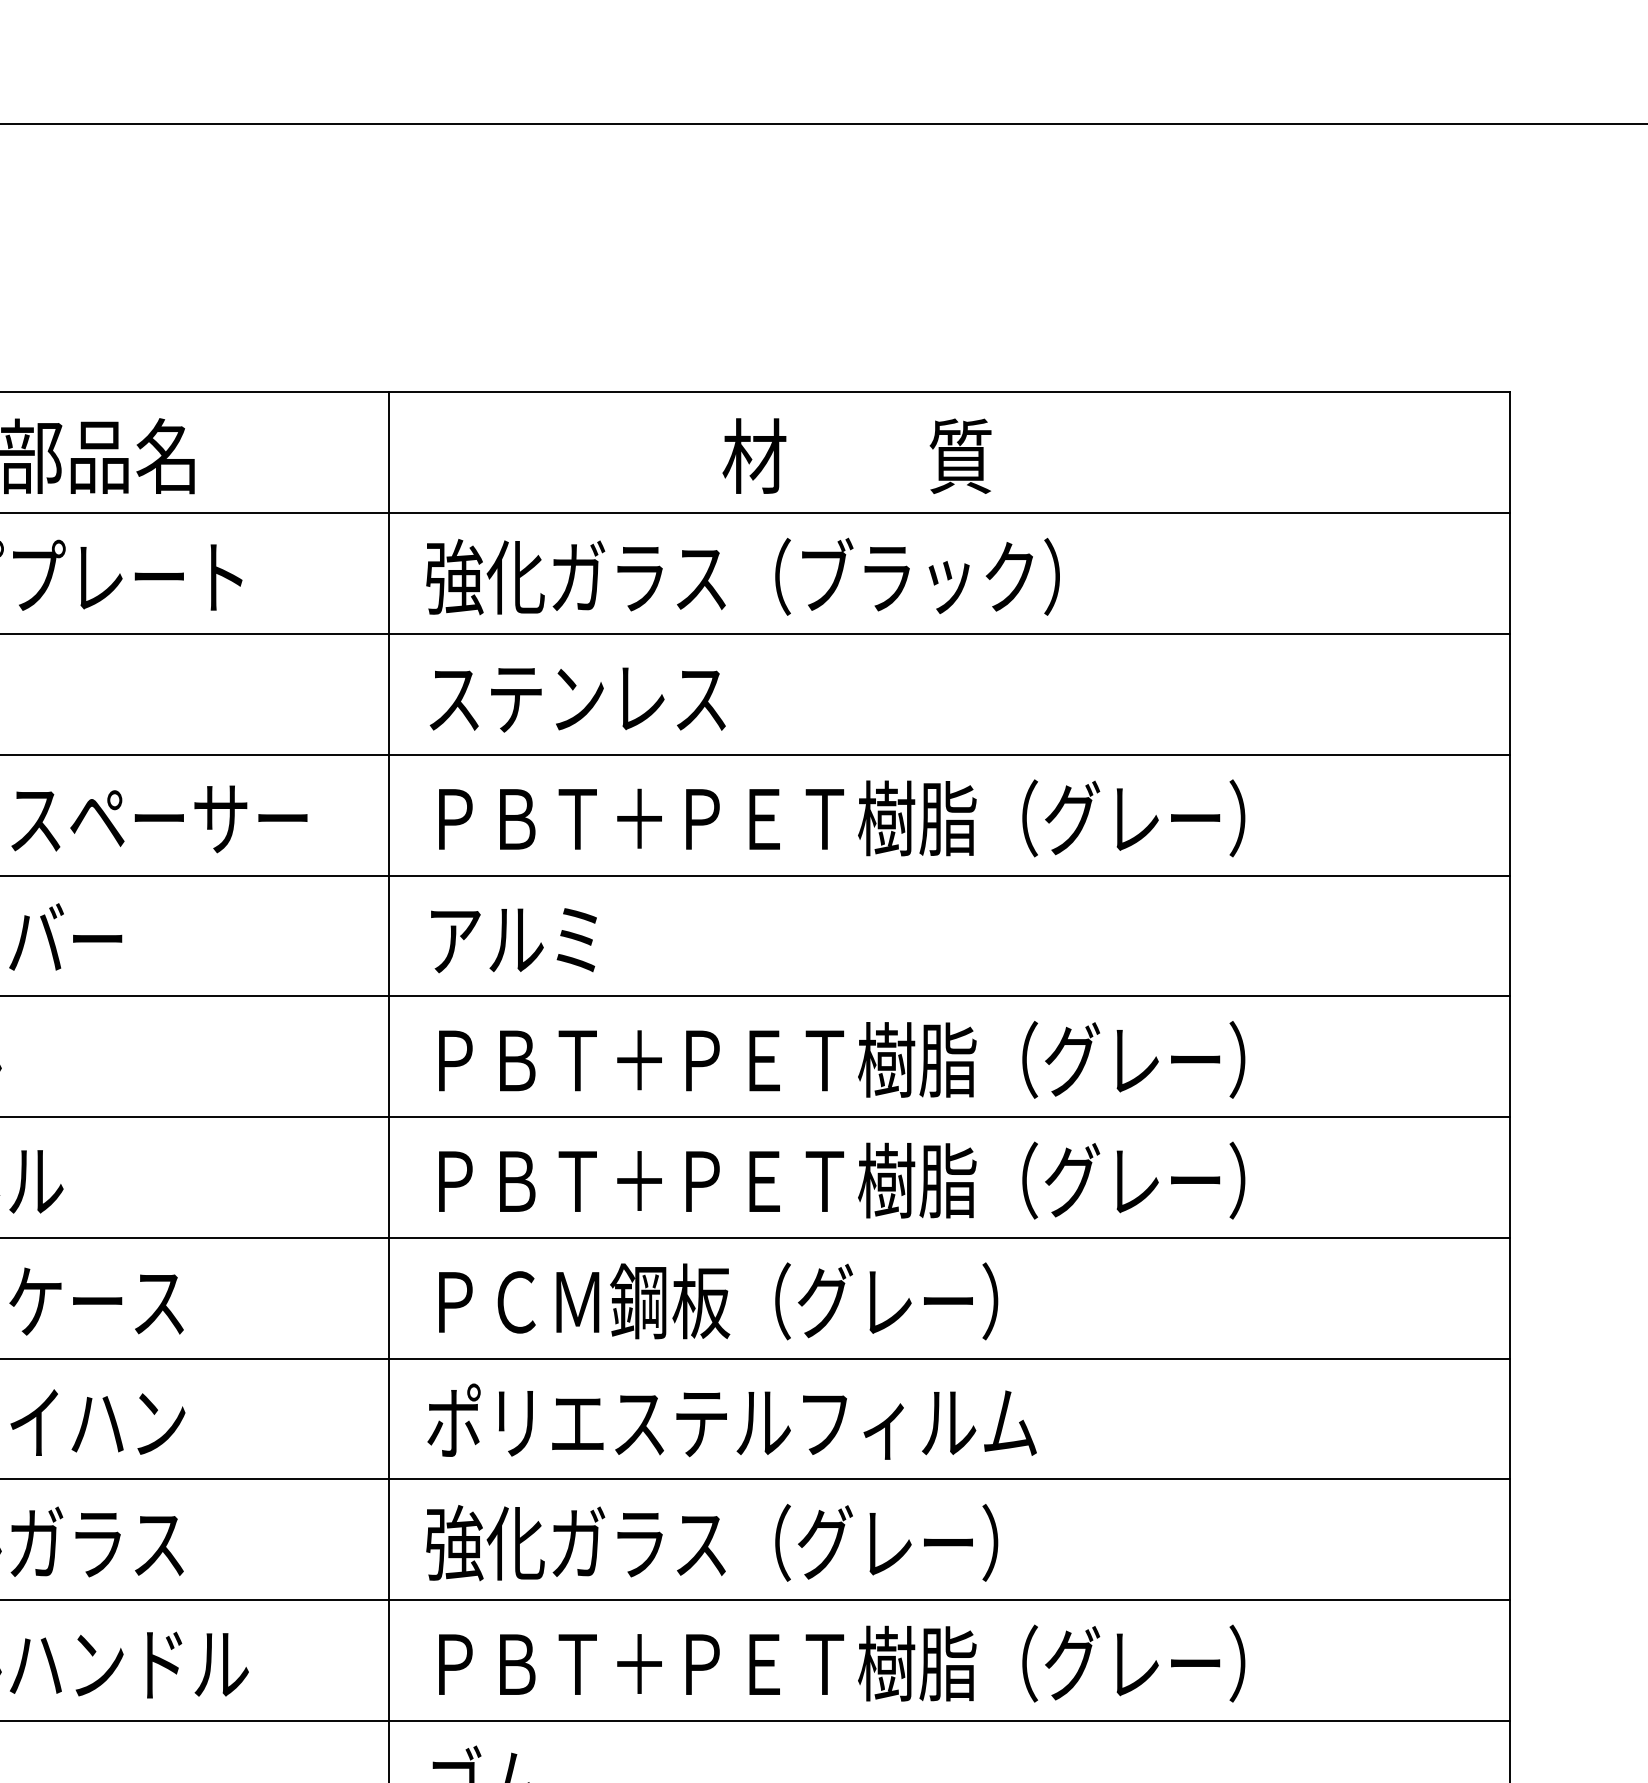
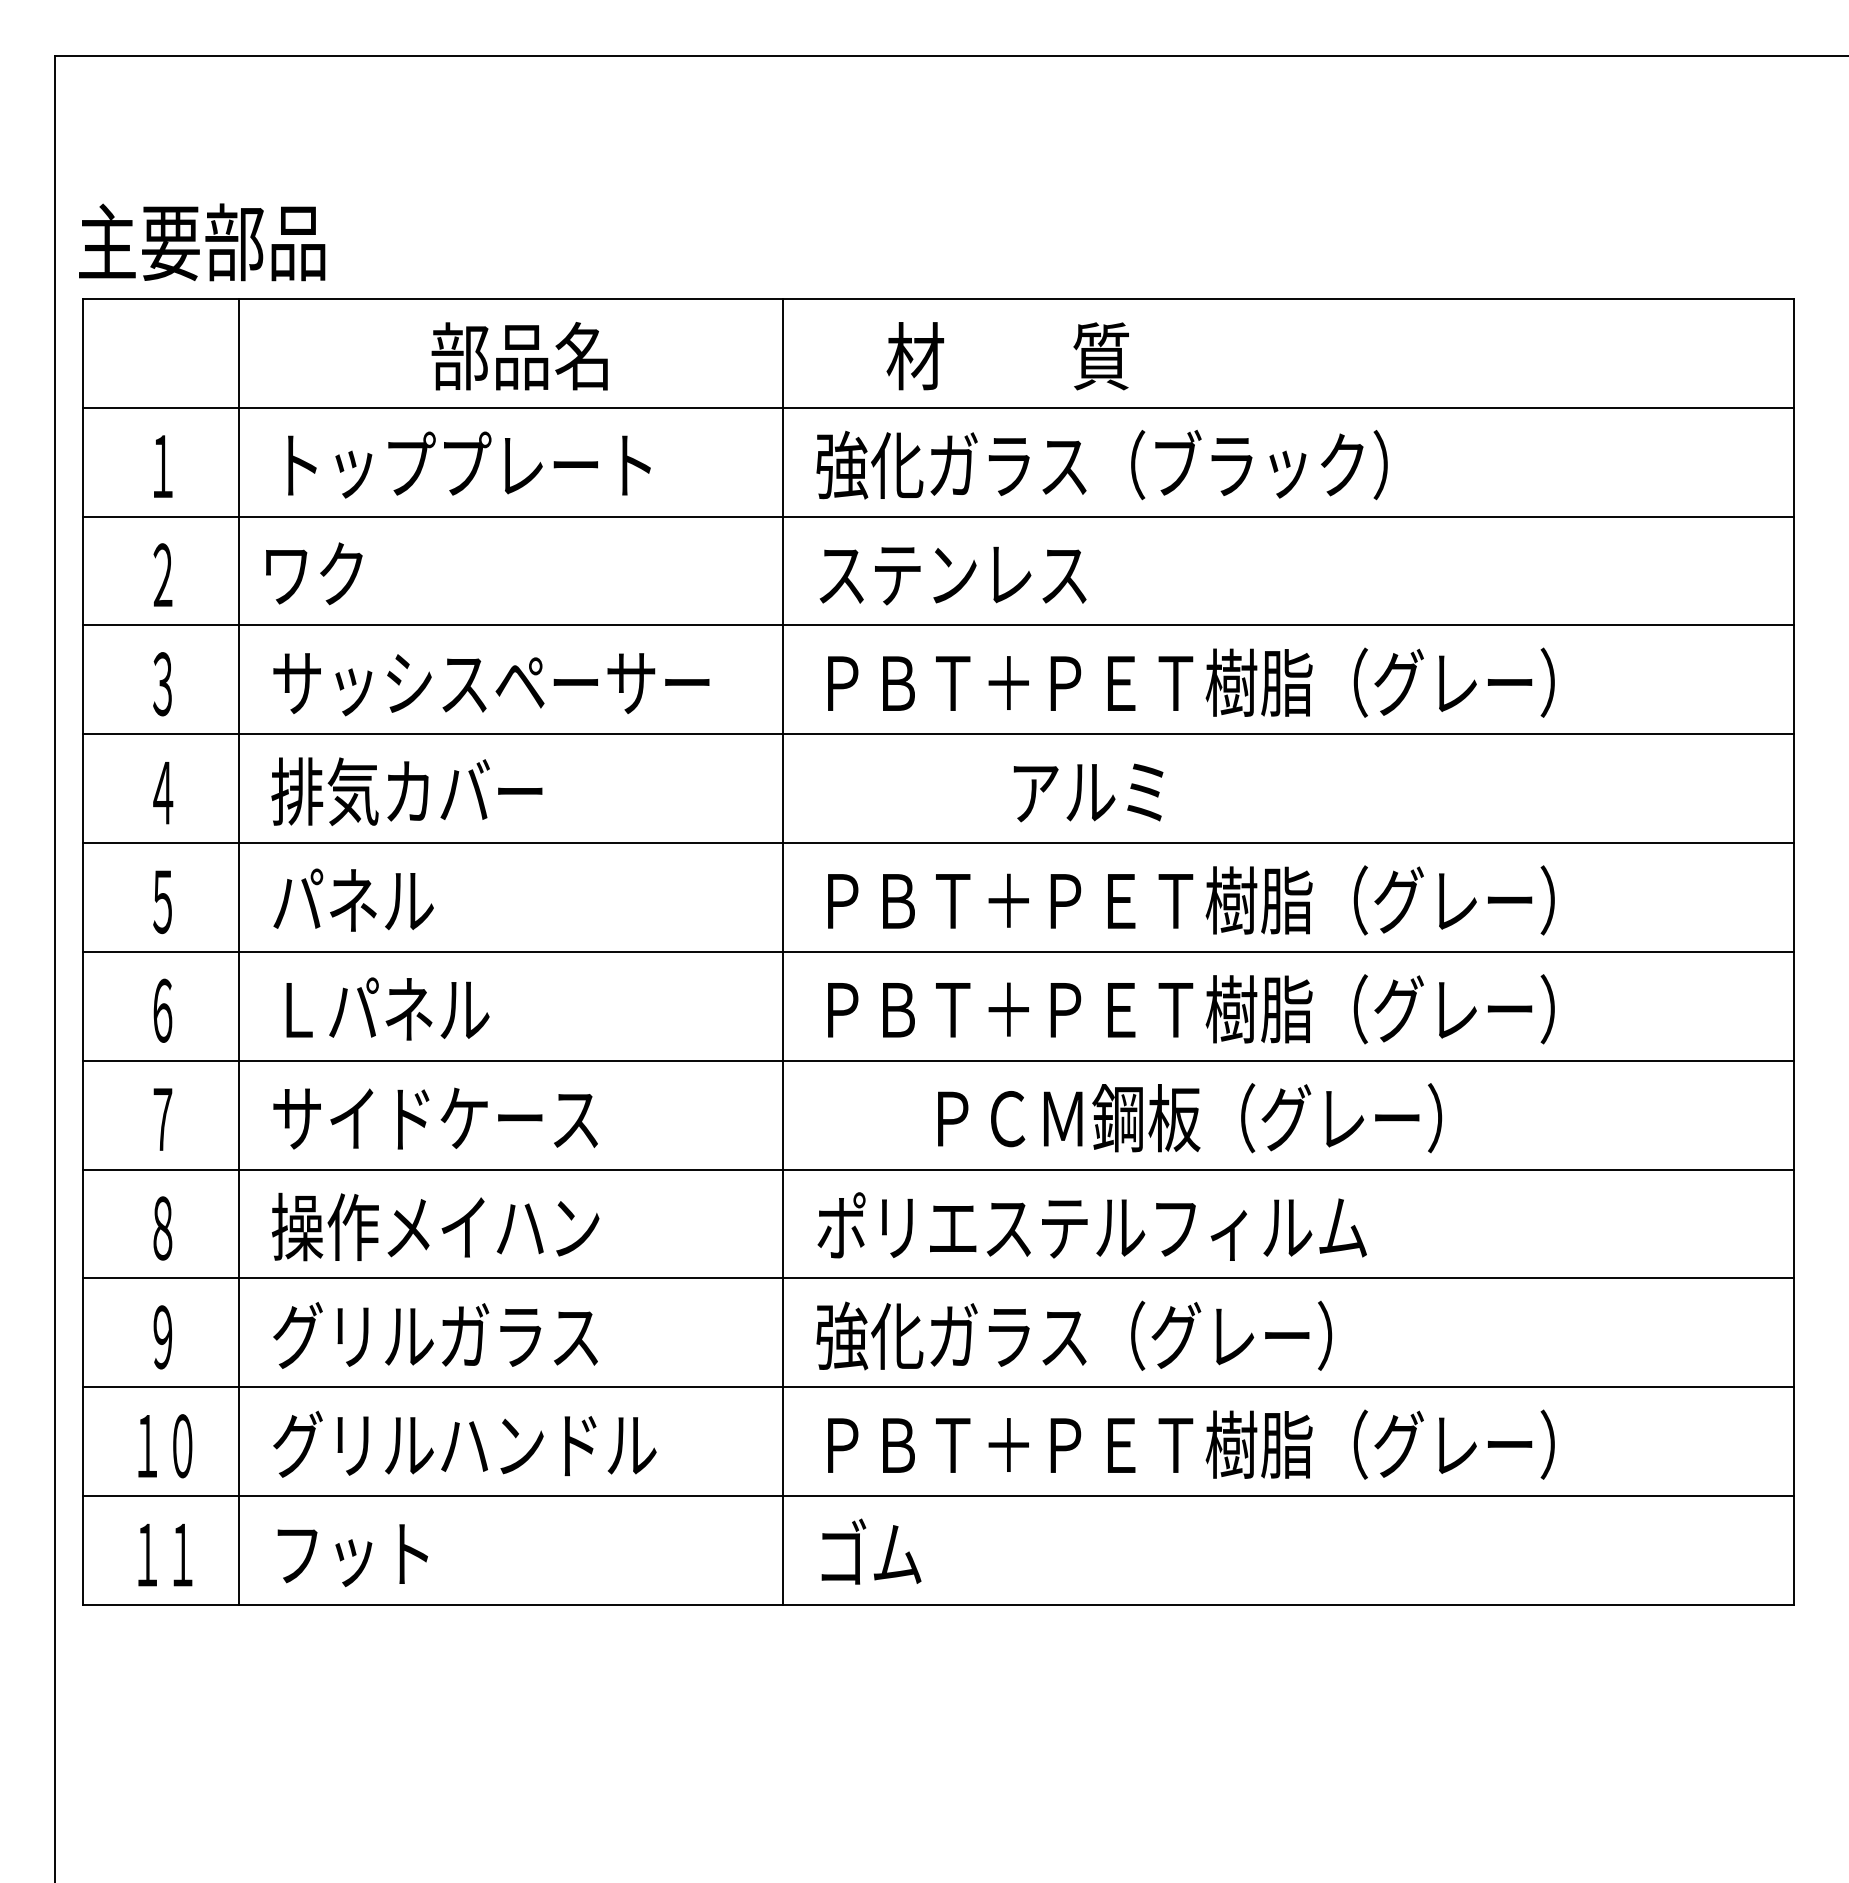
text: (856, 456) -> (1007, 356), moved
text: (513, 940) -> (1088, 792), moved
text: (719, 1301) -> (1190, 1118), moved

